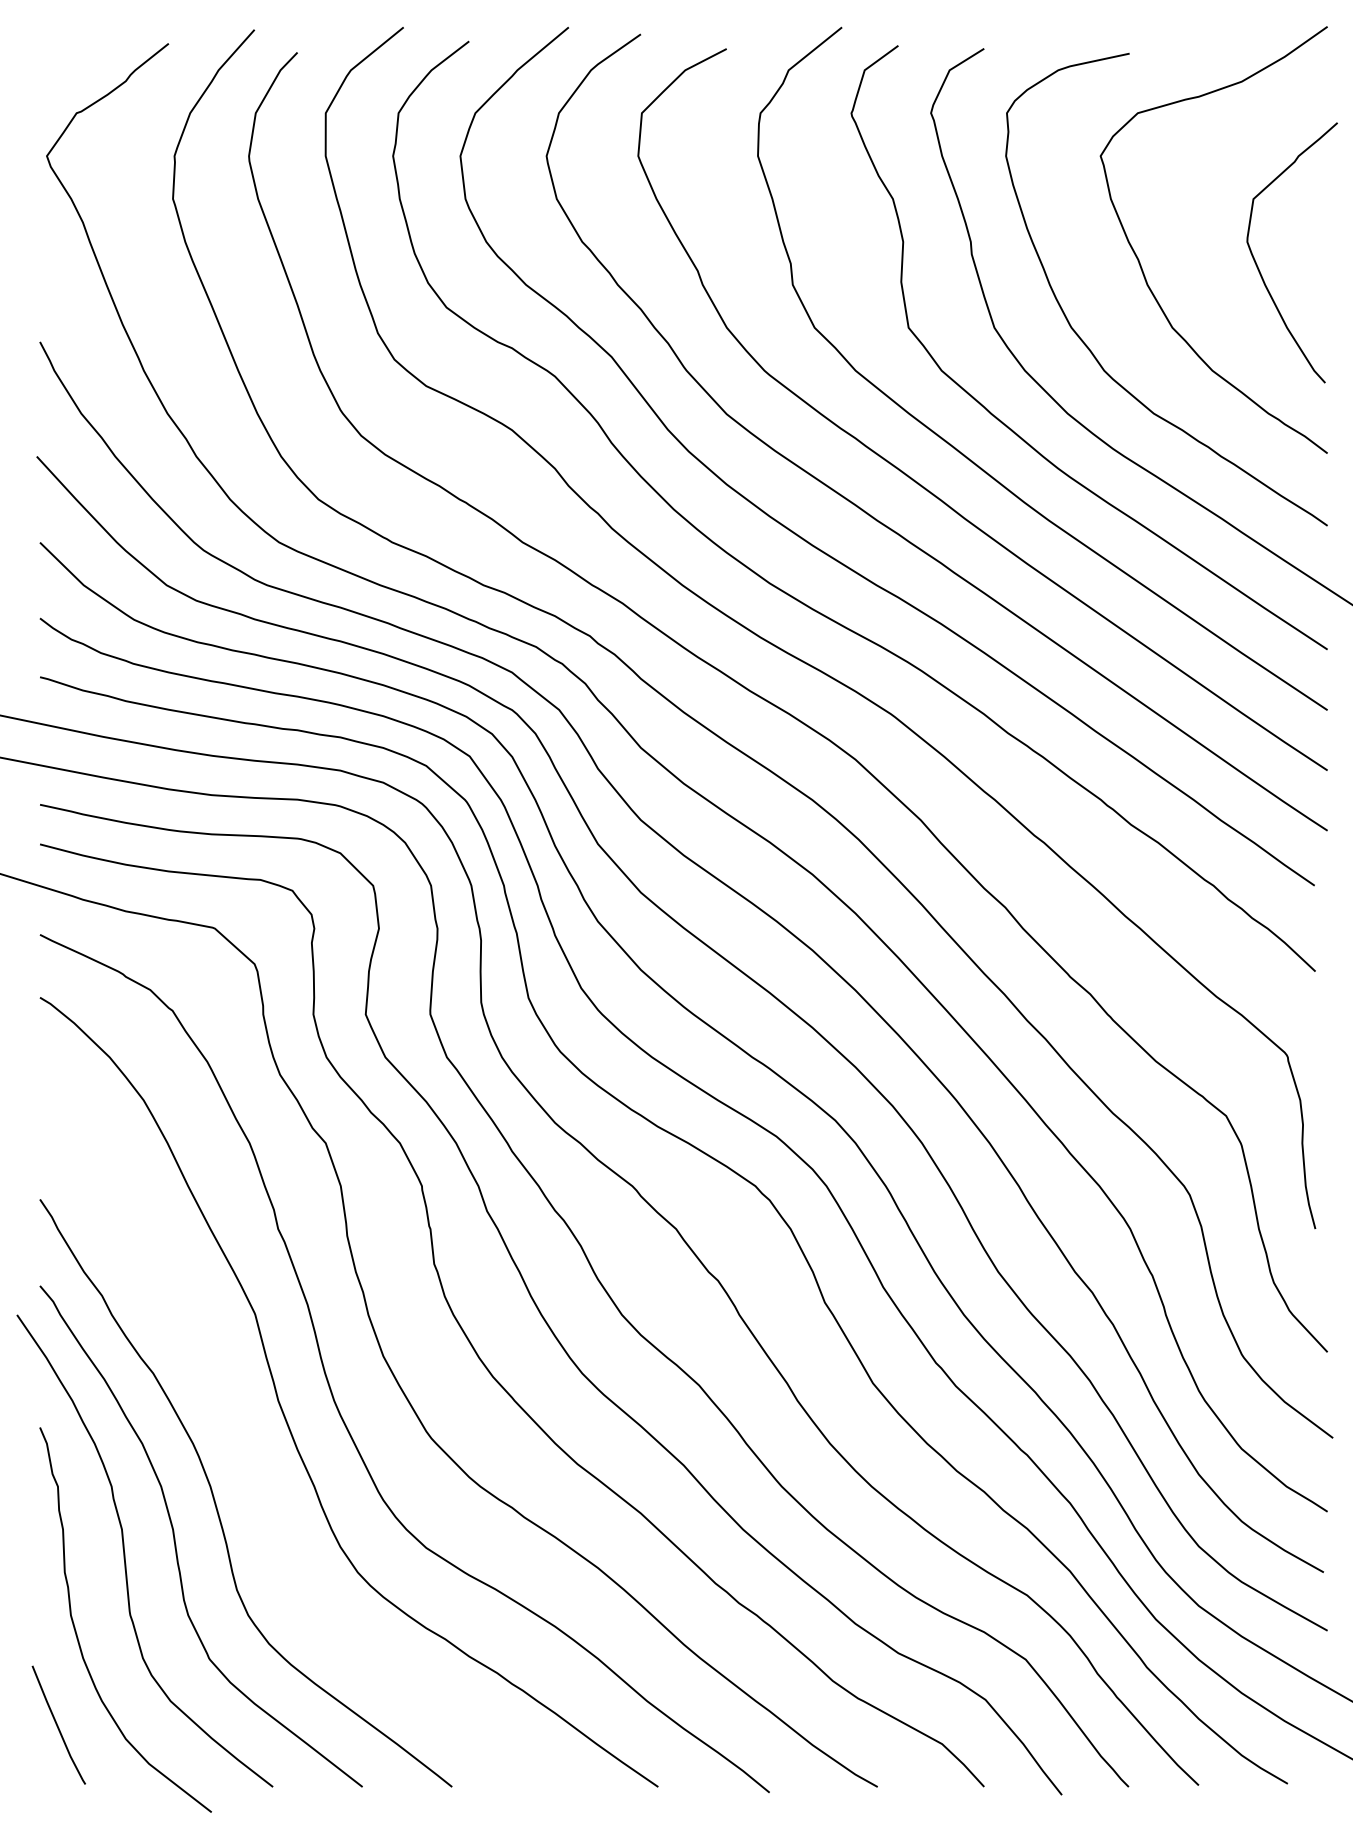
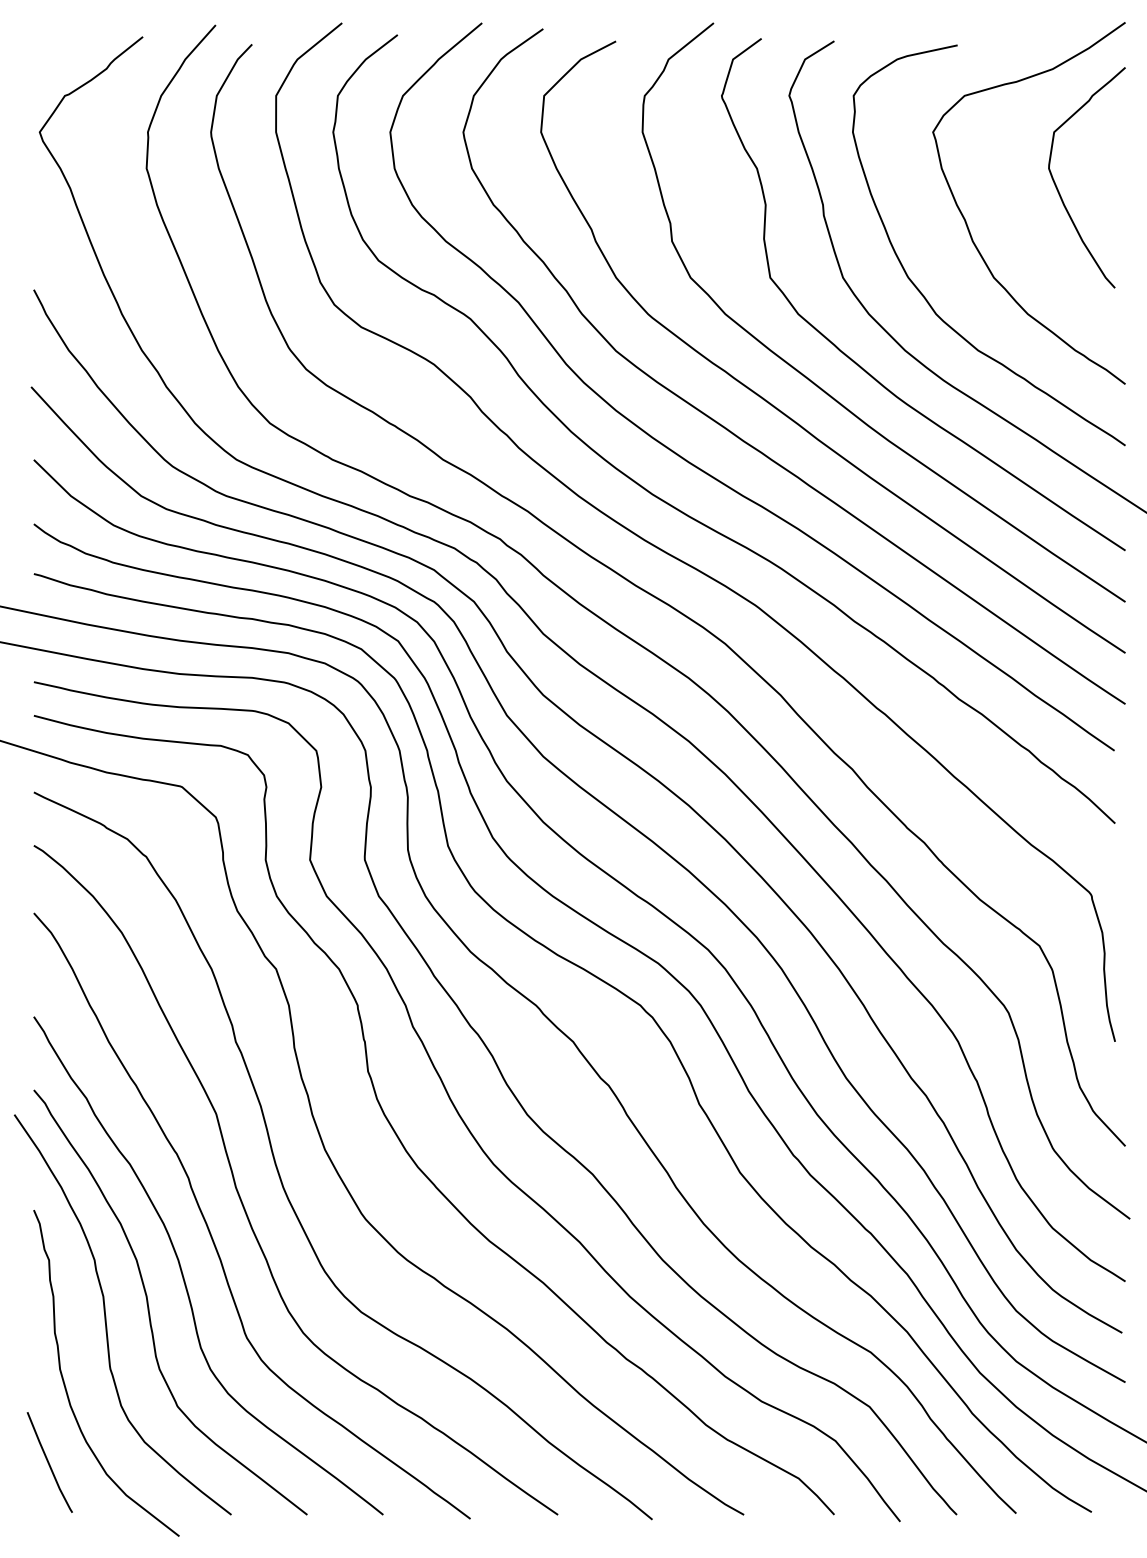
curve: (1259, 268) -> (1059, 191), moved
curve: (249, 1455) -> (211, 1233), added

